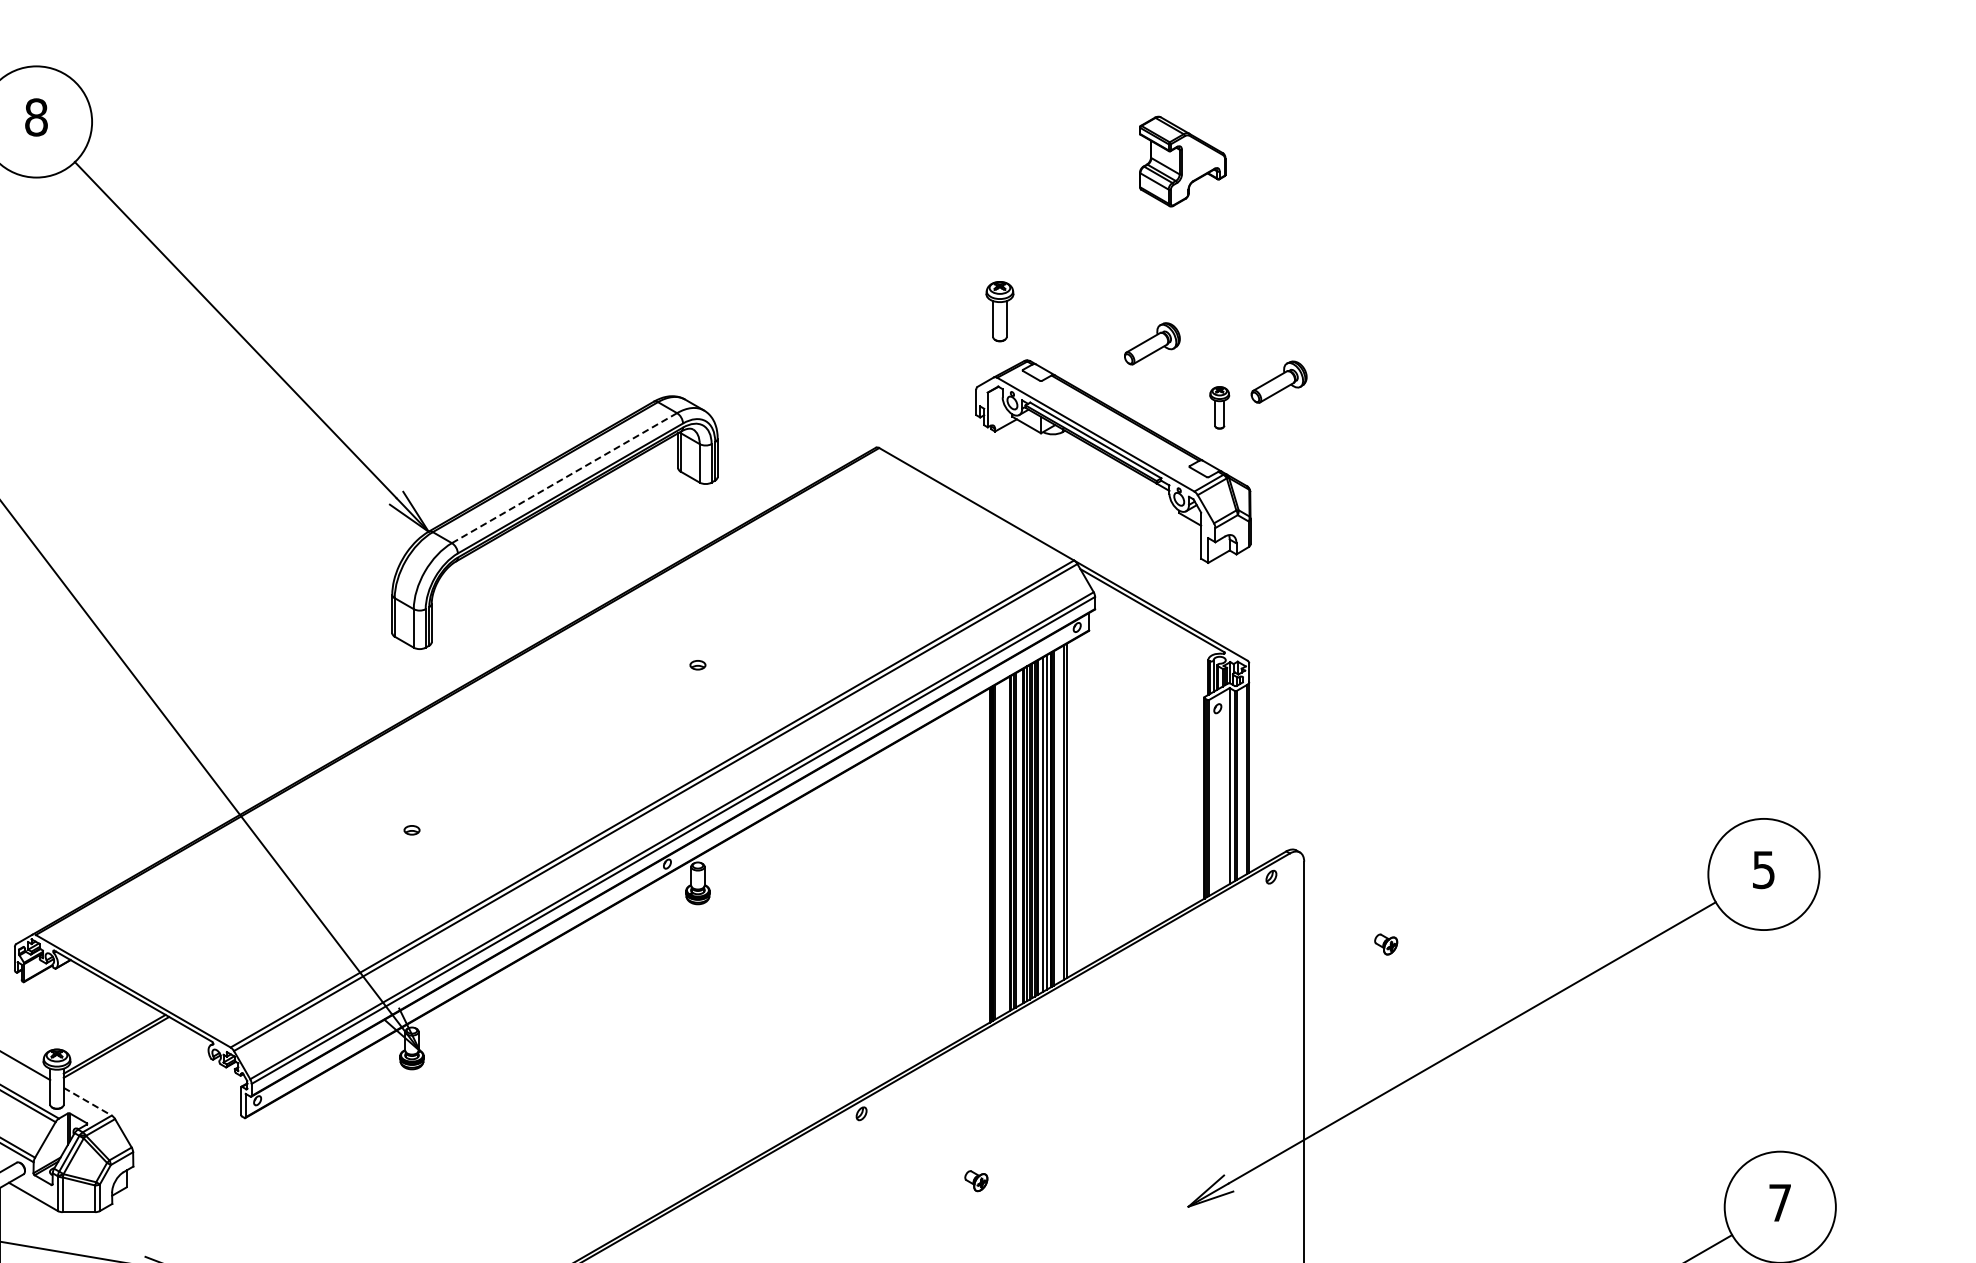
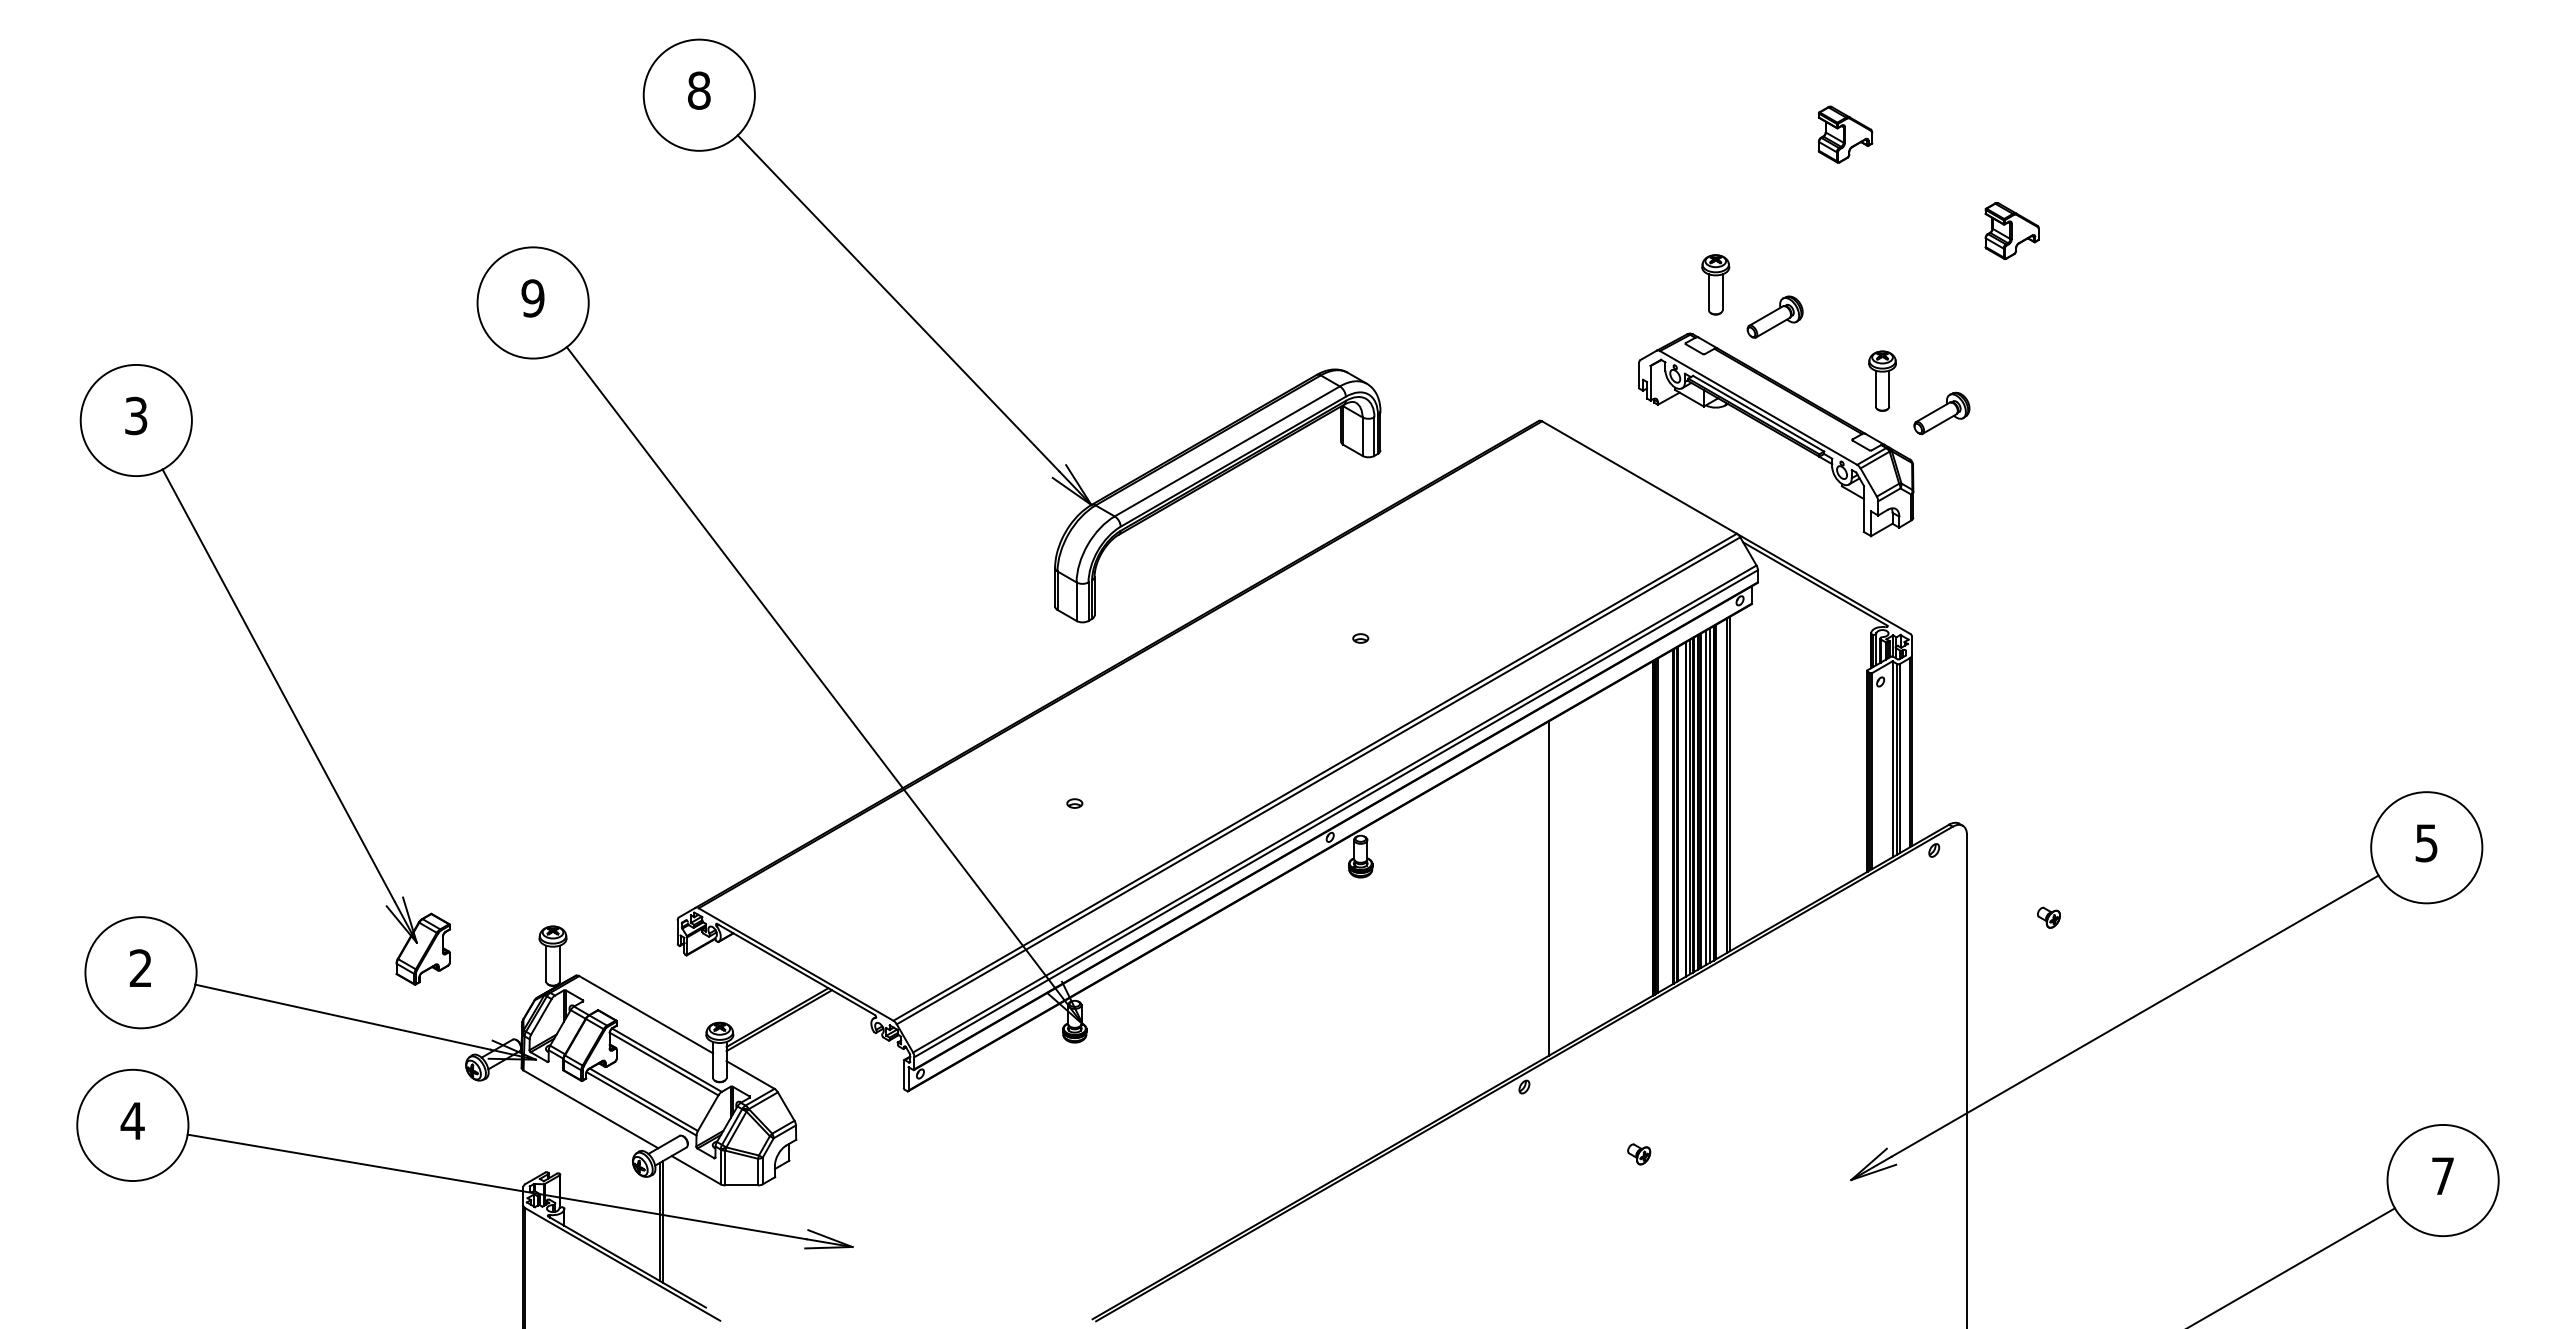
part: (1182, 161) -> (1845, 134), size x0.62
part: (1348, 257) -> (2011, 230), added
part: (999, 311) -> (1715, 284), moved
part: (1151, 343) -> (1774, 316), moved
part: (1278, 381) -> (1941, 412), moved
part: (1219, 407) -> (1882, 380), size x1.43
line: (564, 478) -> (1227, 451), dashed -> solid
line: (886, 915) -> (1549, 888), added
line: (87, 1102) -> (750, 1075), dashed -> solid

